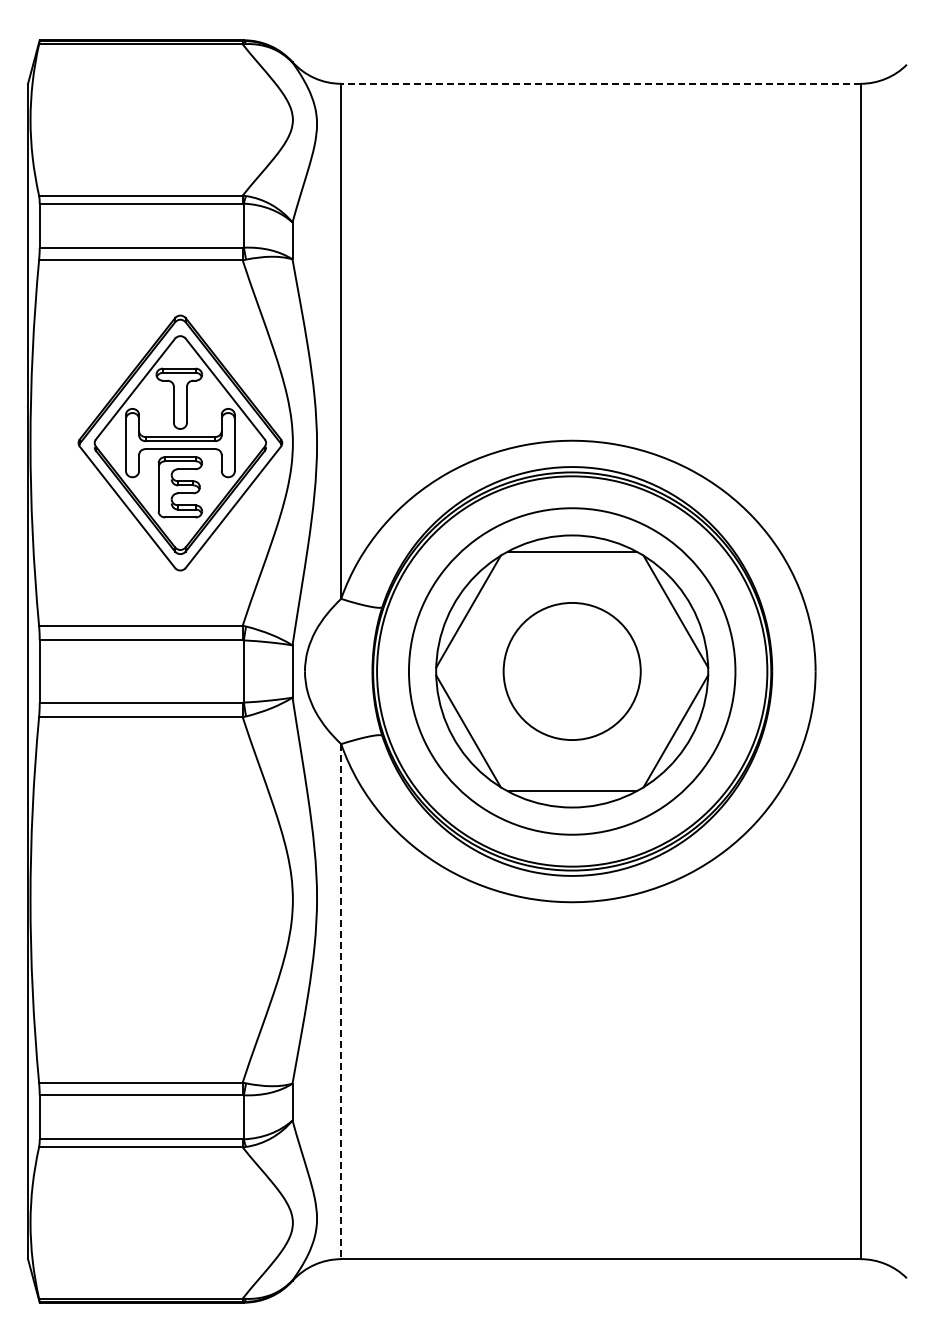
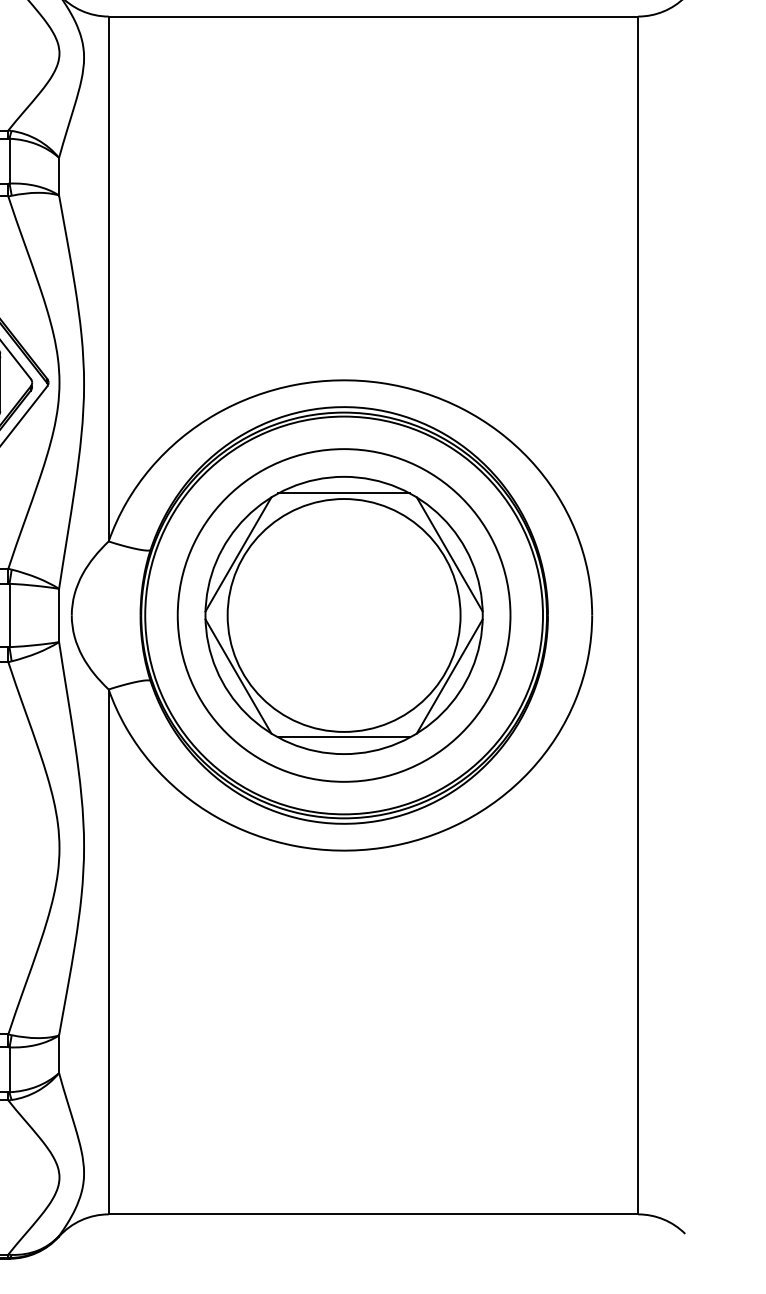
line: (600, 83) -> (372, 16), dashed -> solid
circle: (571, 671) -> (343, 615), size x1.67
line: (341, 1001) -> (109, 951), dashed -> solid

